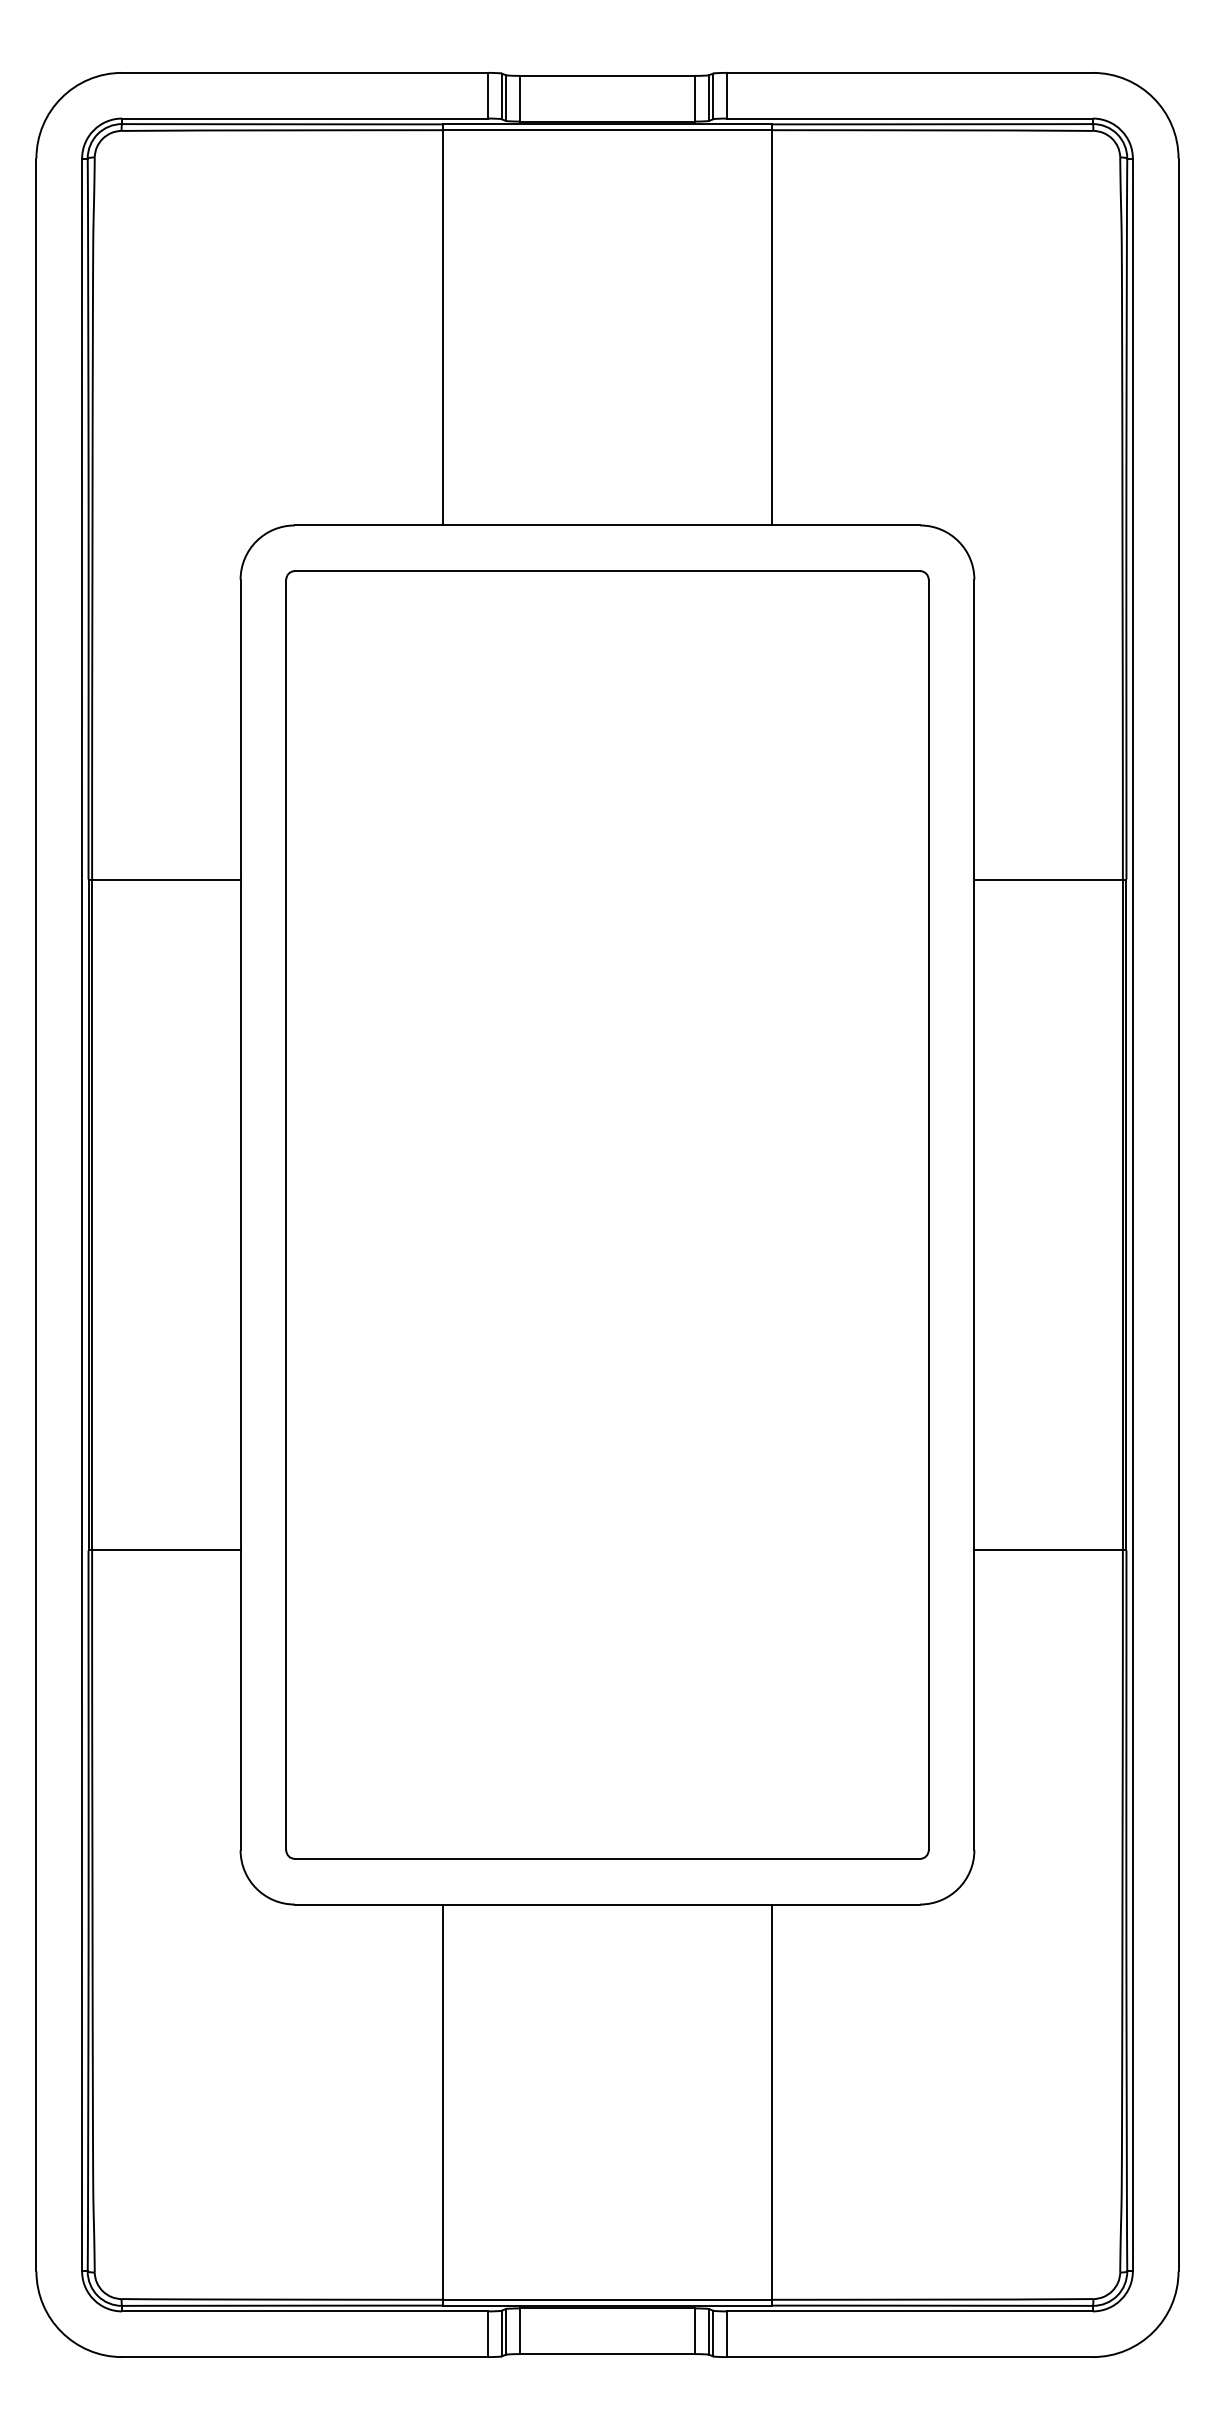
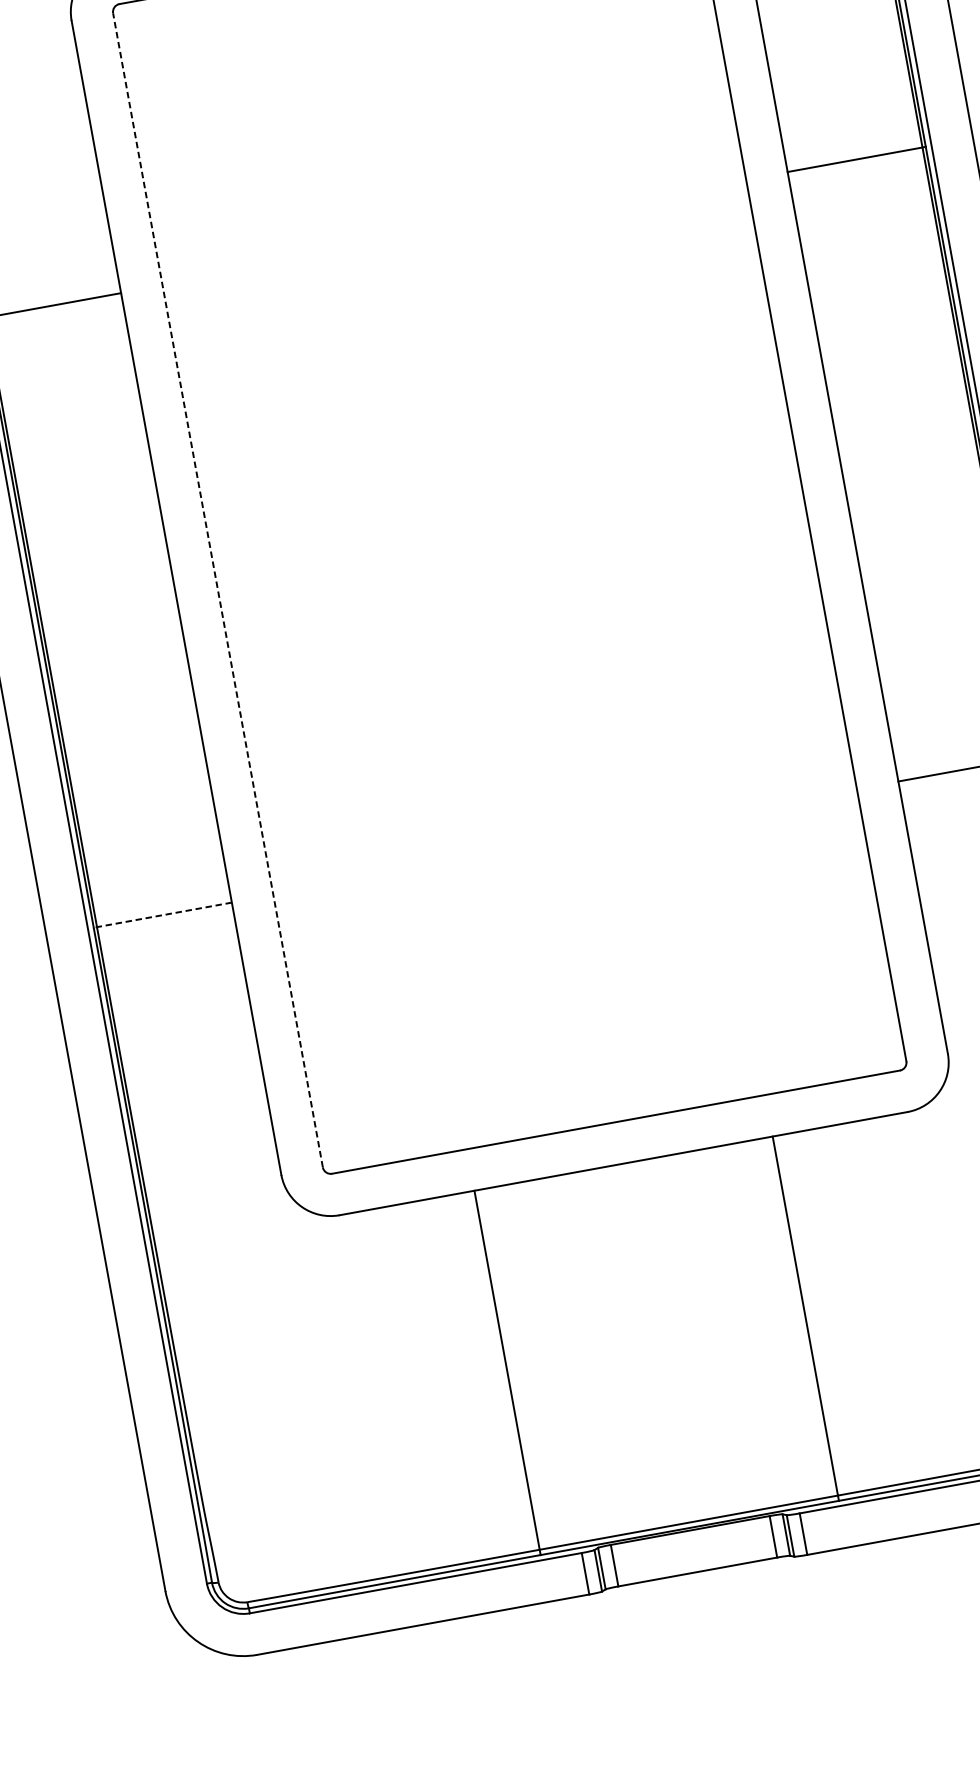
line: (286, 1214) -> (218, 589), solid -> dashed
line: (164, 1550) -> (162, 915), solid -> dashed

